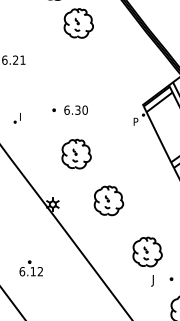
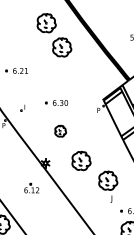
part: (76, 154) -> (60, 131), size x0.6
part: (147, 260) -> (108, 186), moved
part: (30, 267) -> (31, 187), moved

